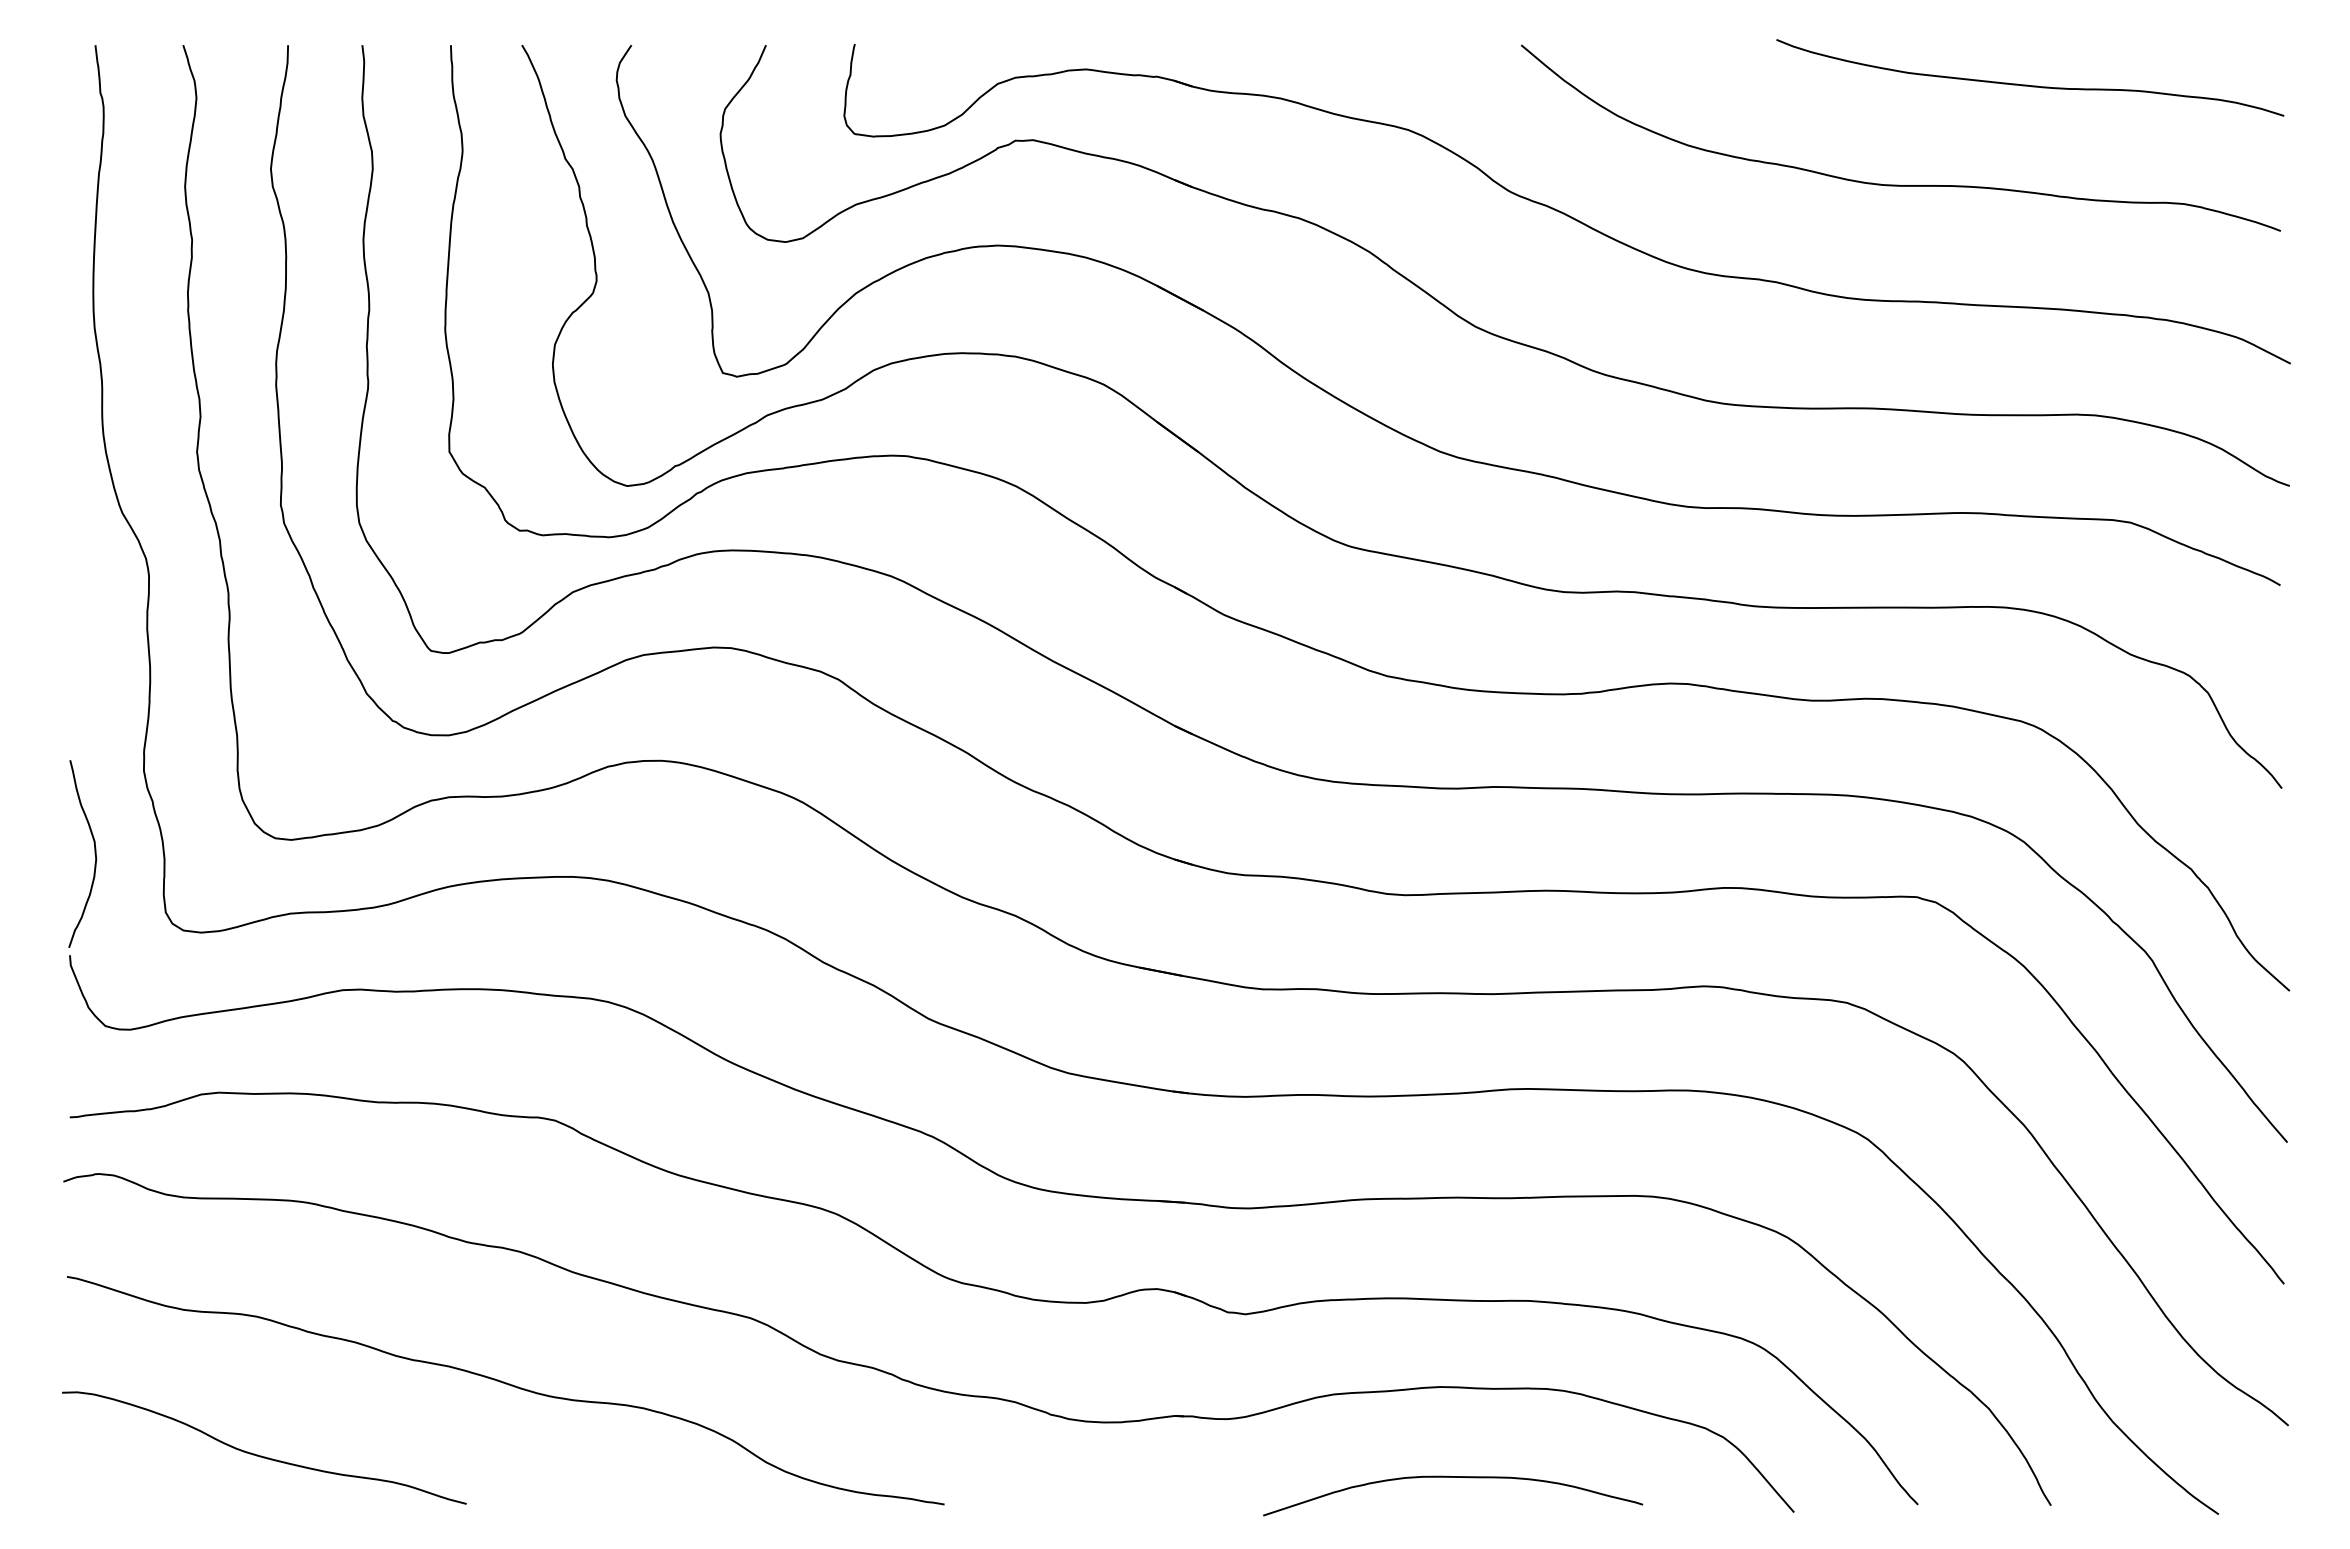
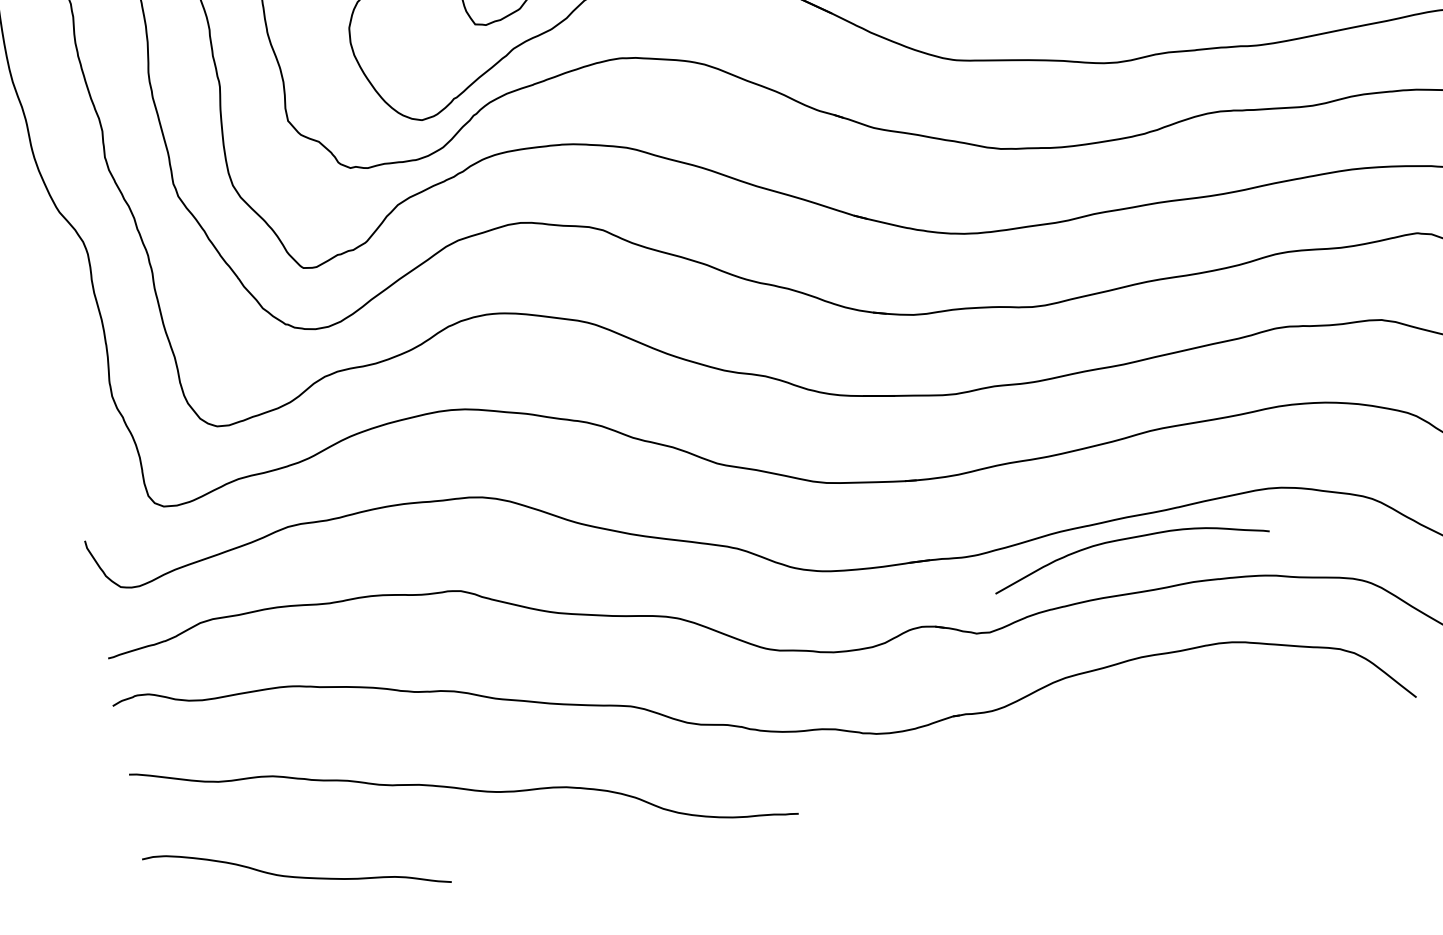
curve: (94, 853) -> (88, 463), removed
curve: (1453, 1477) -> (1128, 538), moved

